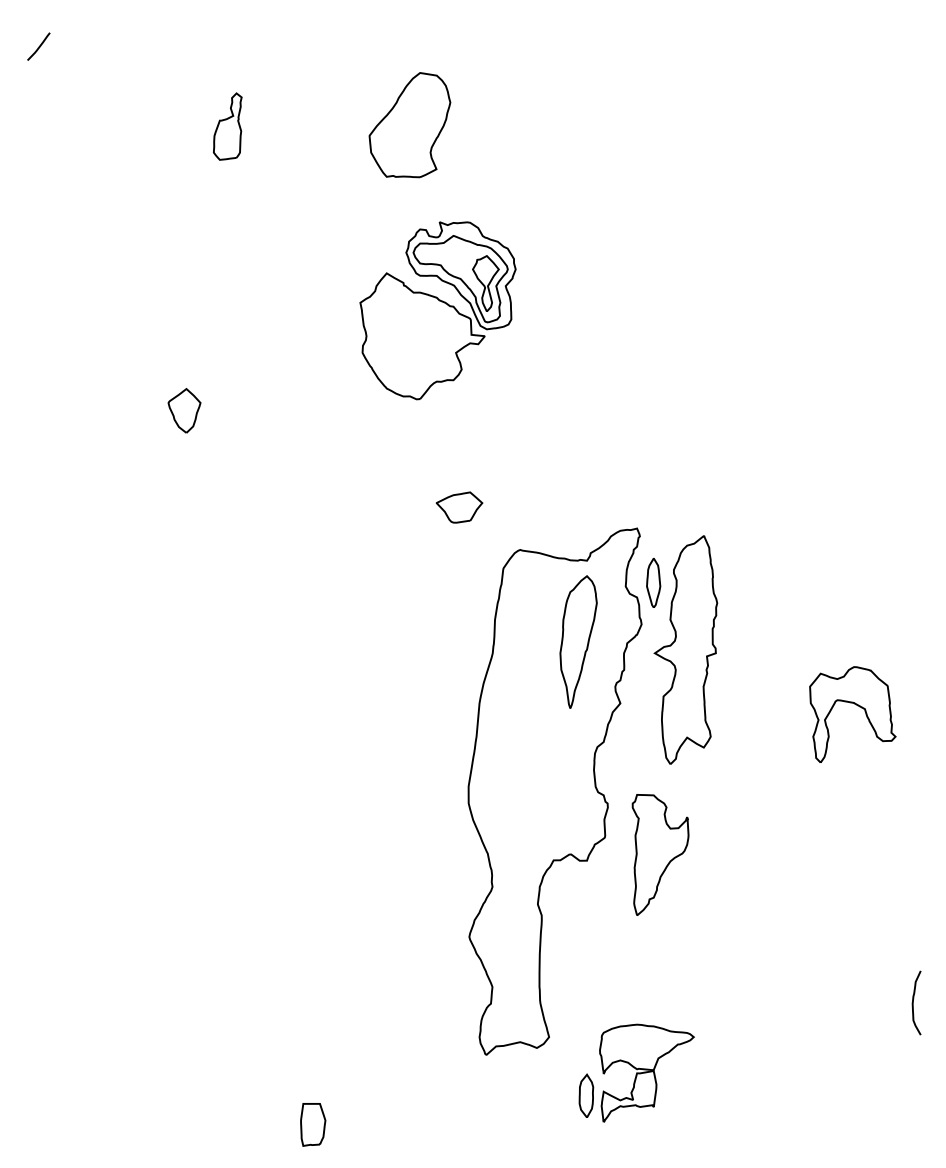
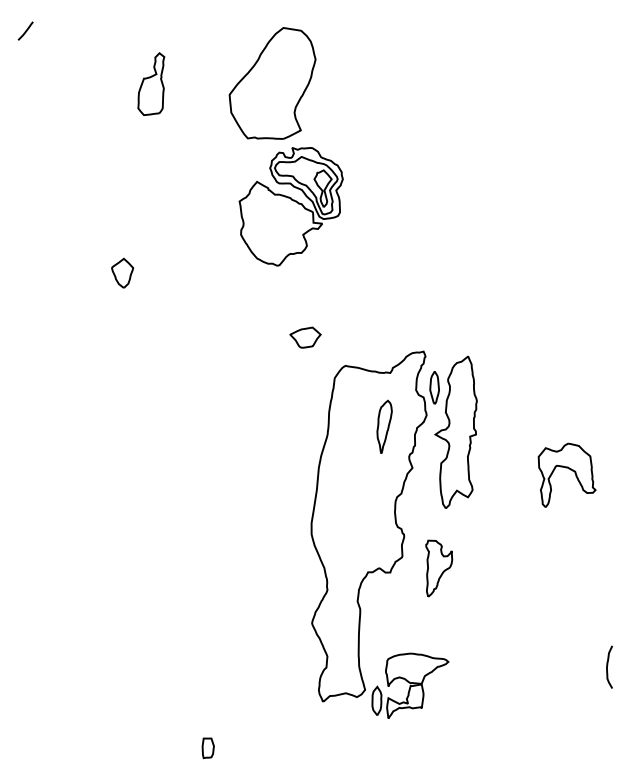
part: (409, 123) -> (272, 82), size x1.6
part: (227, 126) -> (151, 84), size x1.4
part: (578, 641) -> (384, 426), size x0.6
part: (659, 854) -> (438, 568), size x0.7
part: (636, 1072) -> (410, 685), moved
part: (313, 1125) -> (208, 748), size x0.7

